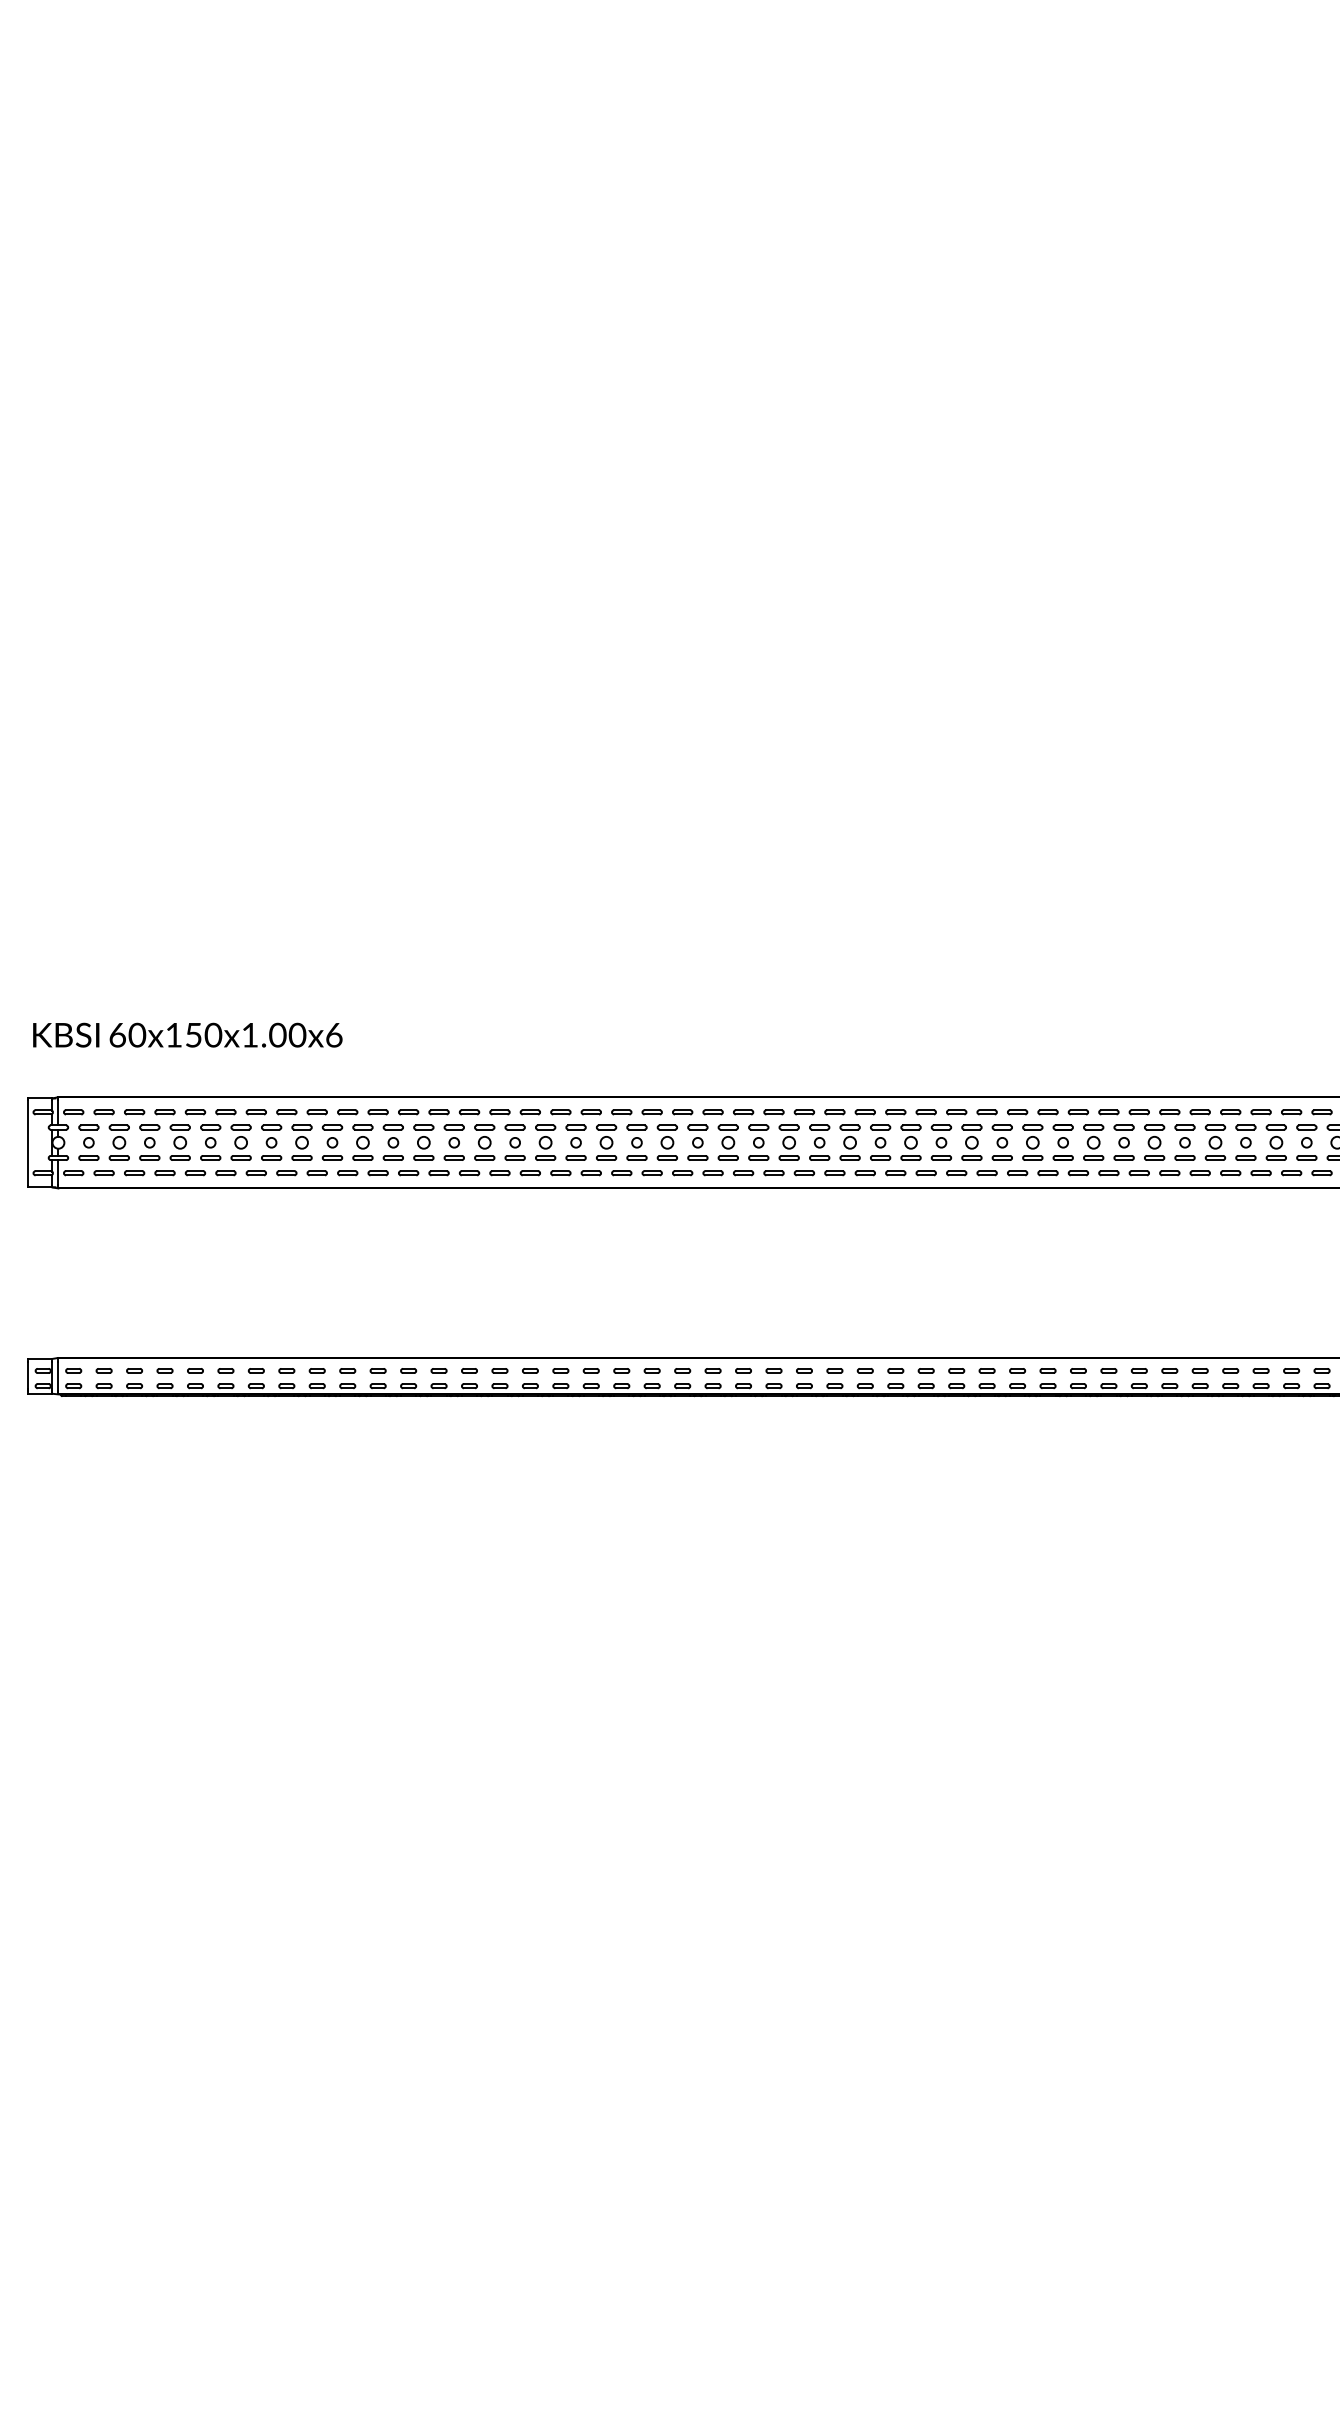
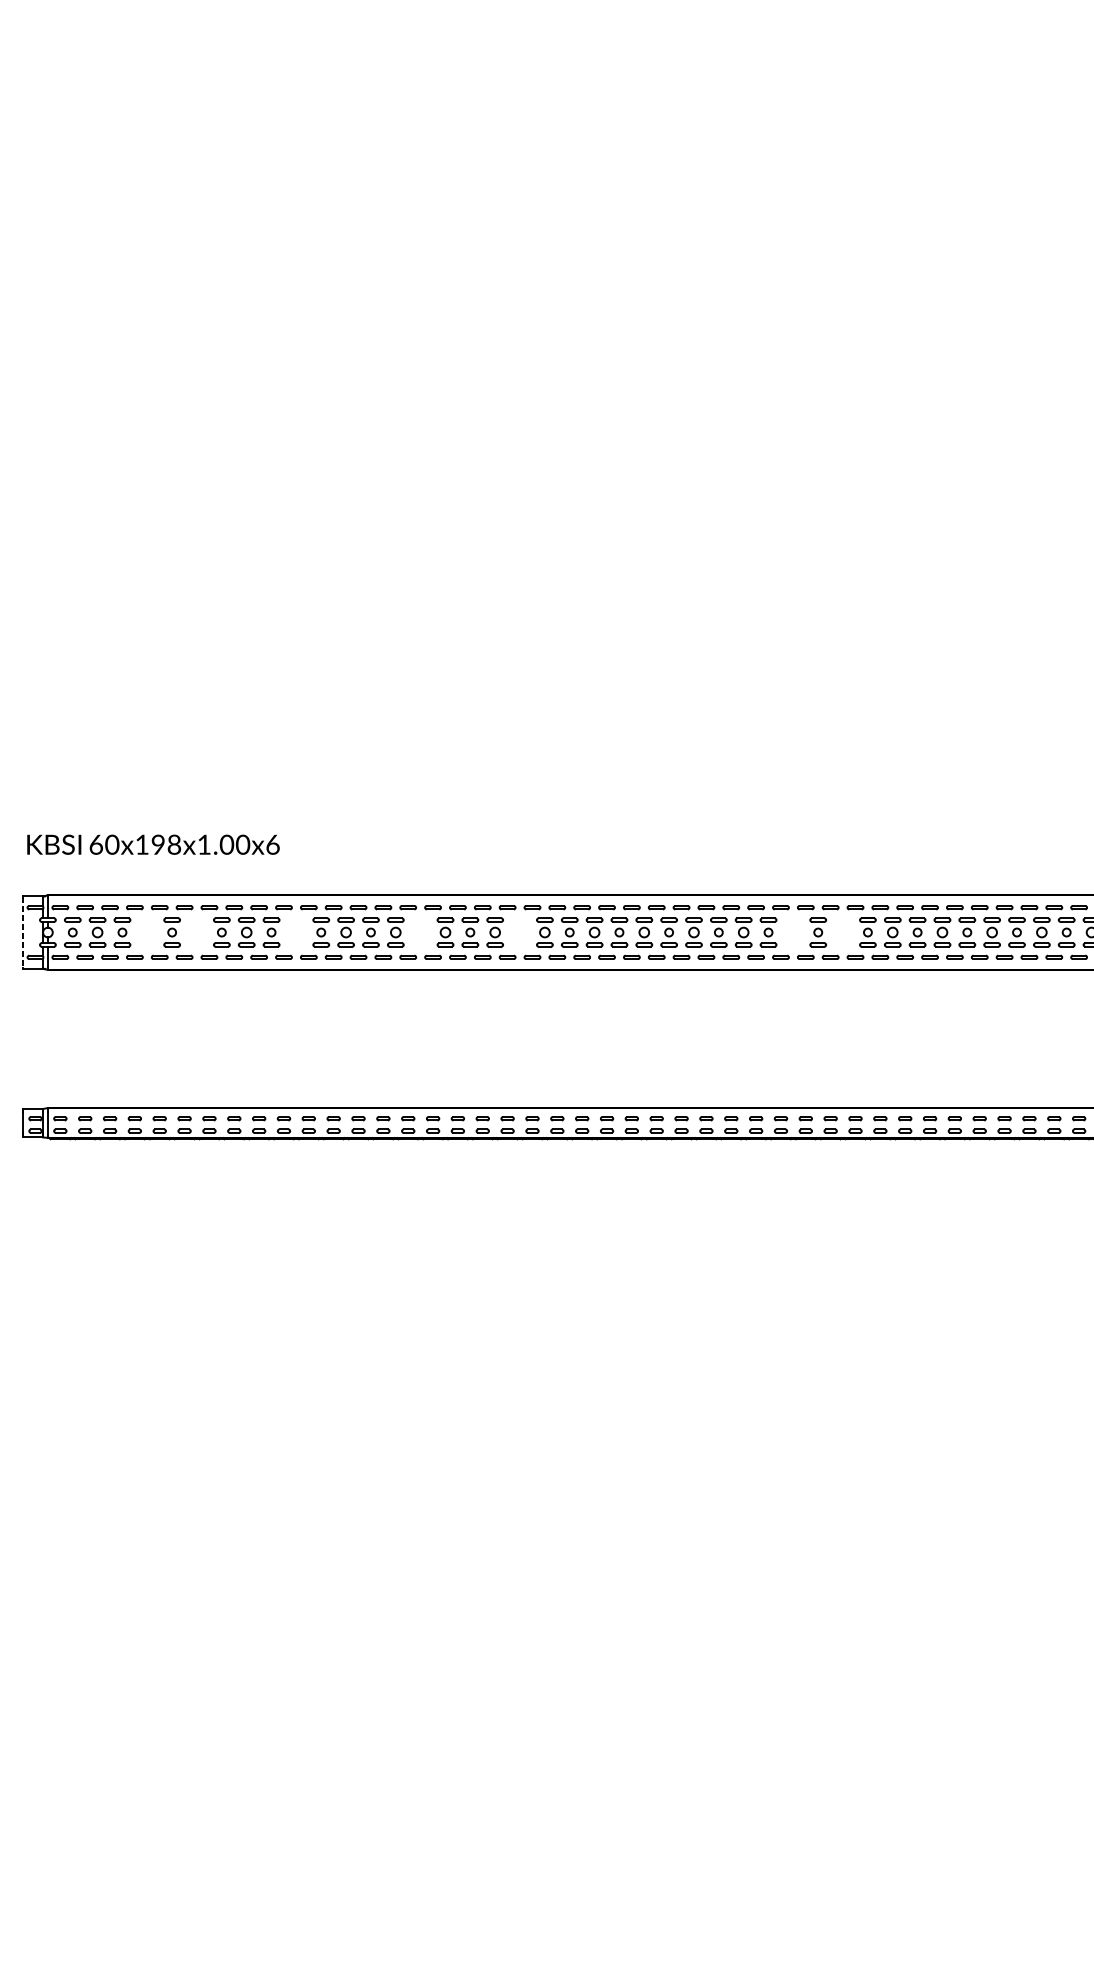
text: (203, 1034) -> (166, 844), 60x150x1.00x6 -> 60x198x1.00x6
part: (179, 1142) -> (146, 932), removed
part: (240, 1142) -> (196, 932), removed
part: (362, 1142) -> (296, 932), removed
part: (514, 1142) -> (420, 932), removed
part: (636, 1142) -> (519, 932), removed
part: (971, 1142) -> (793, 932), removed
part: (1032, 1142) -> (842, 932), removed
line: (28, 1143) -> (23, 933), solid -> dashed

